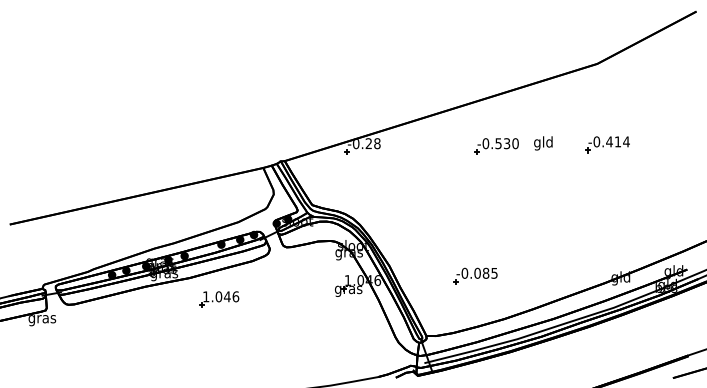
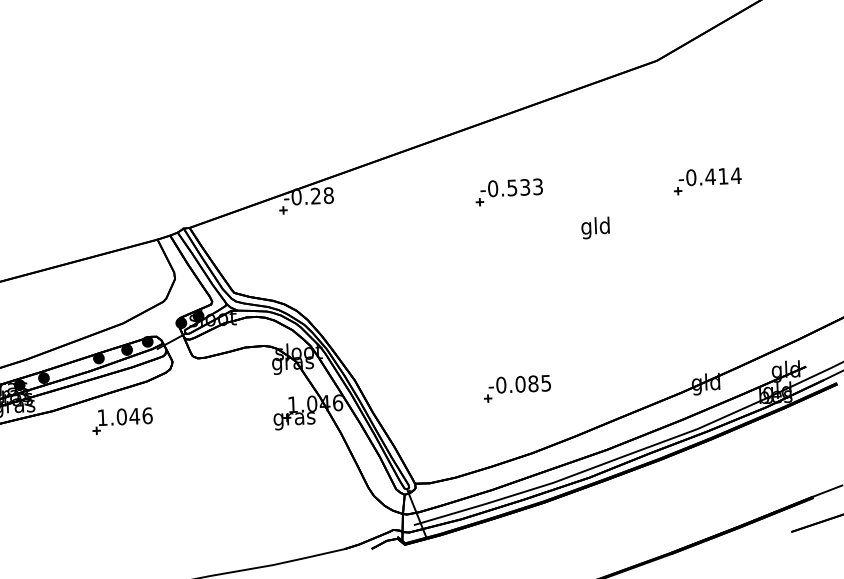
text: (515, 143) -> (537, 186), -0.530 -> -0.533
text: (543, 143) -> (595, 228), moved
part: (607, 144) -> (707, 180), moved
part: (475, 275) -> (517, 387), moved
part: (219, 299) -> (122, 420), moved

